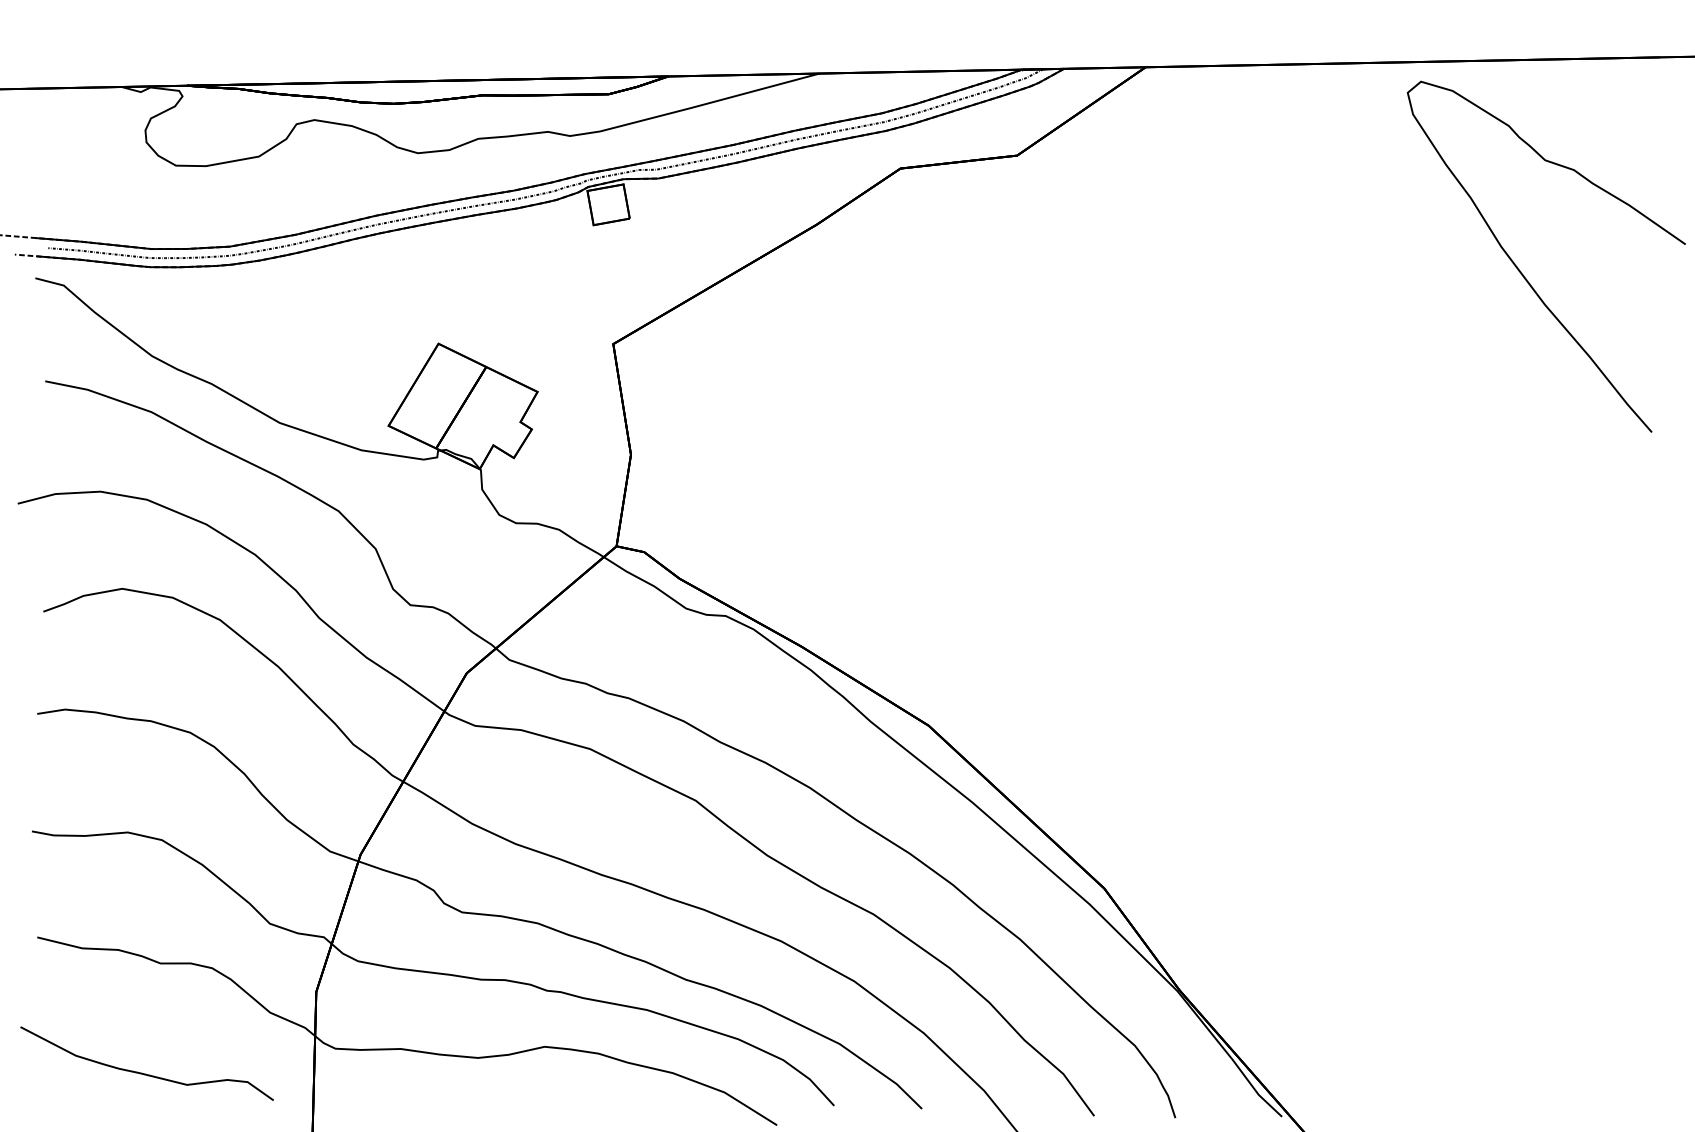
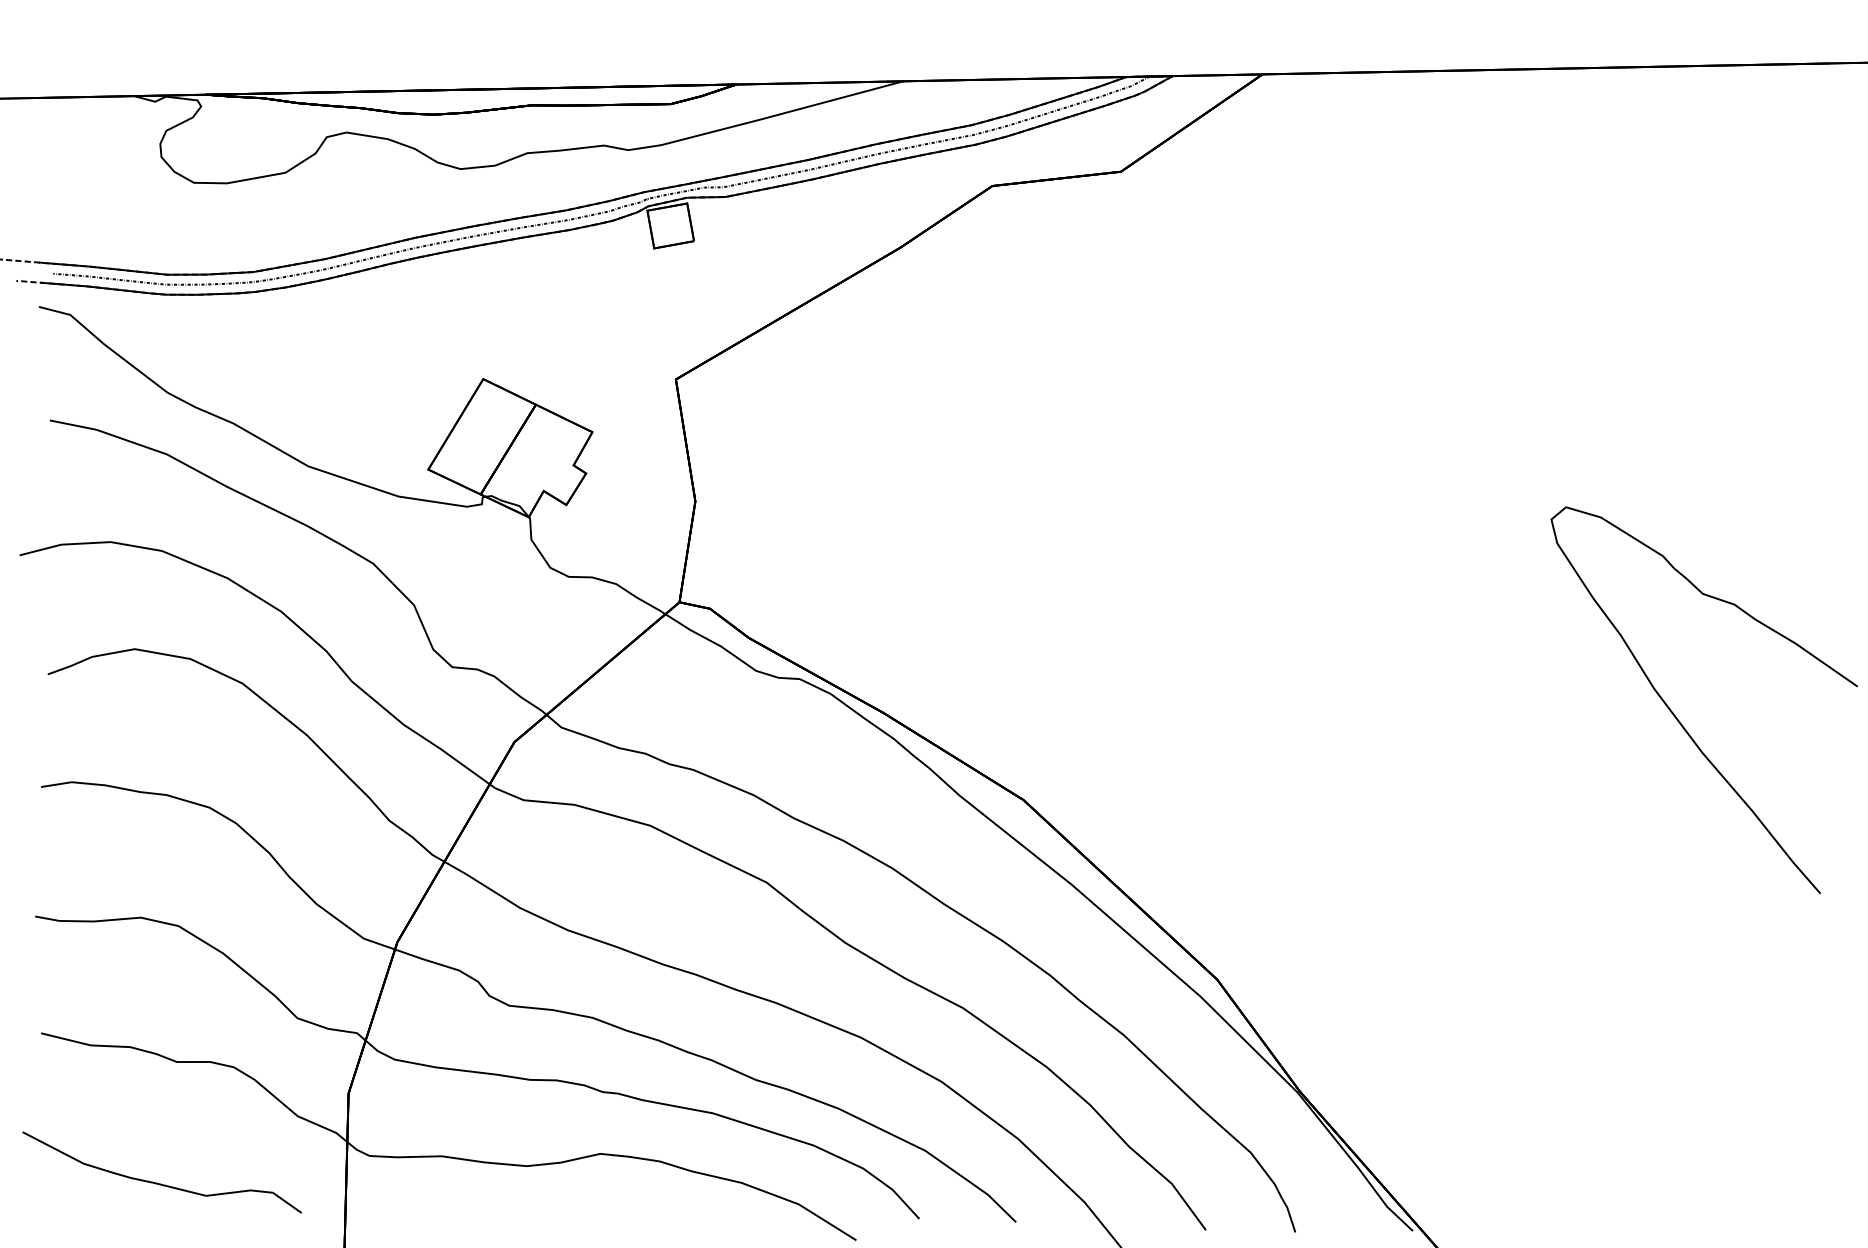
curve: (1523, 275) -> (1679, 720), moved

